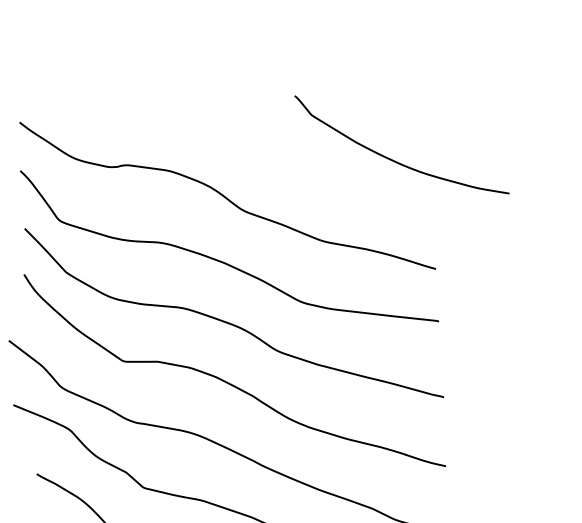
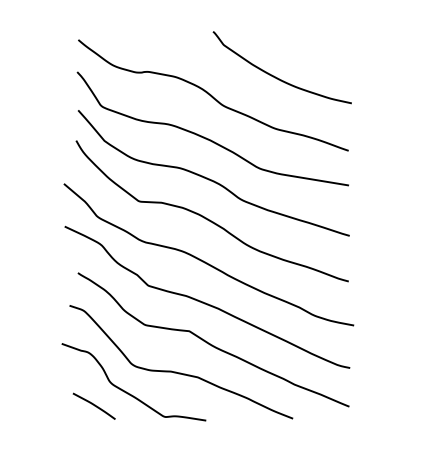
curve: (395, 160) -> (277, 77), moved

